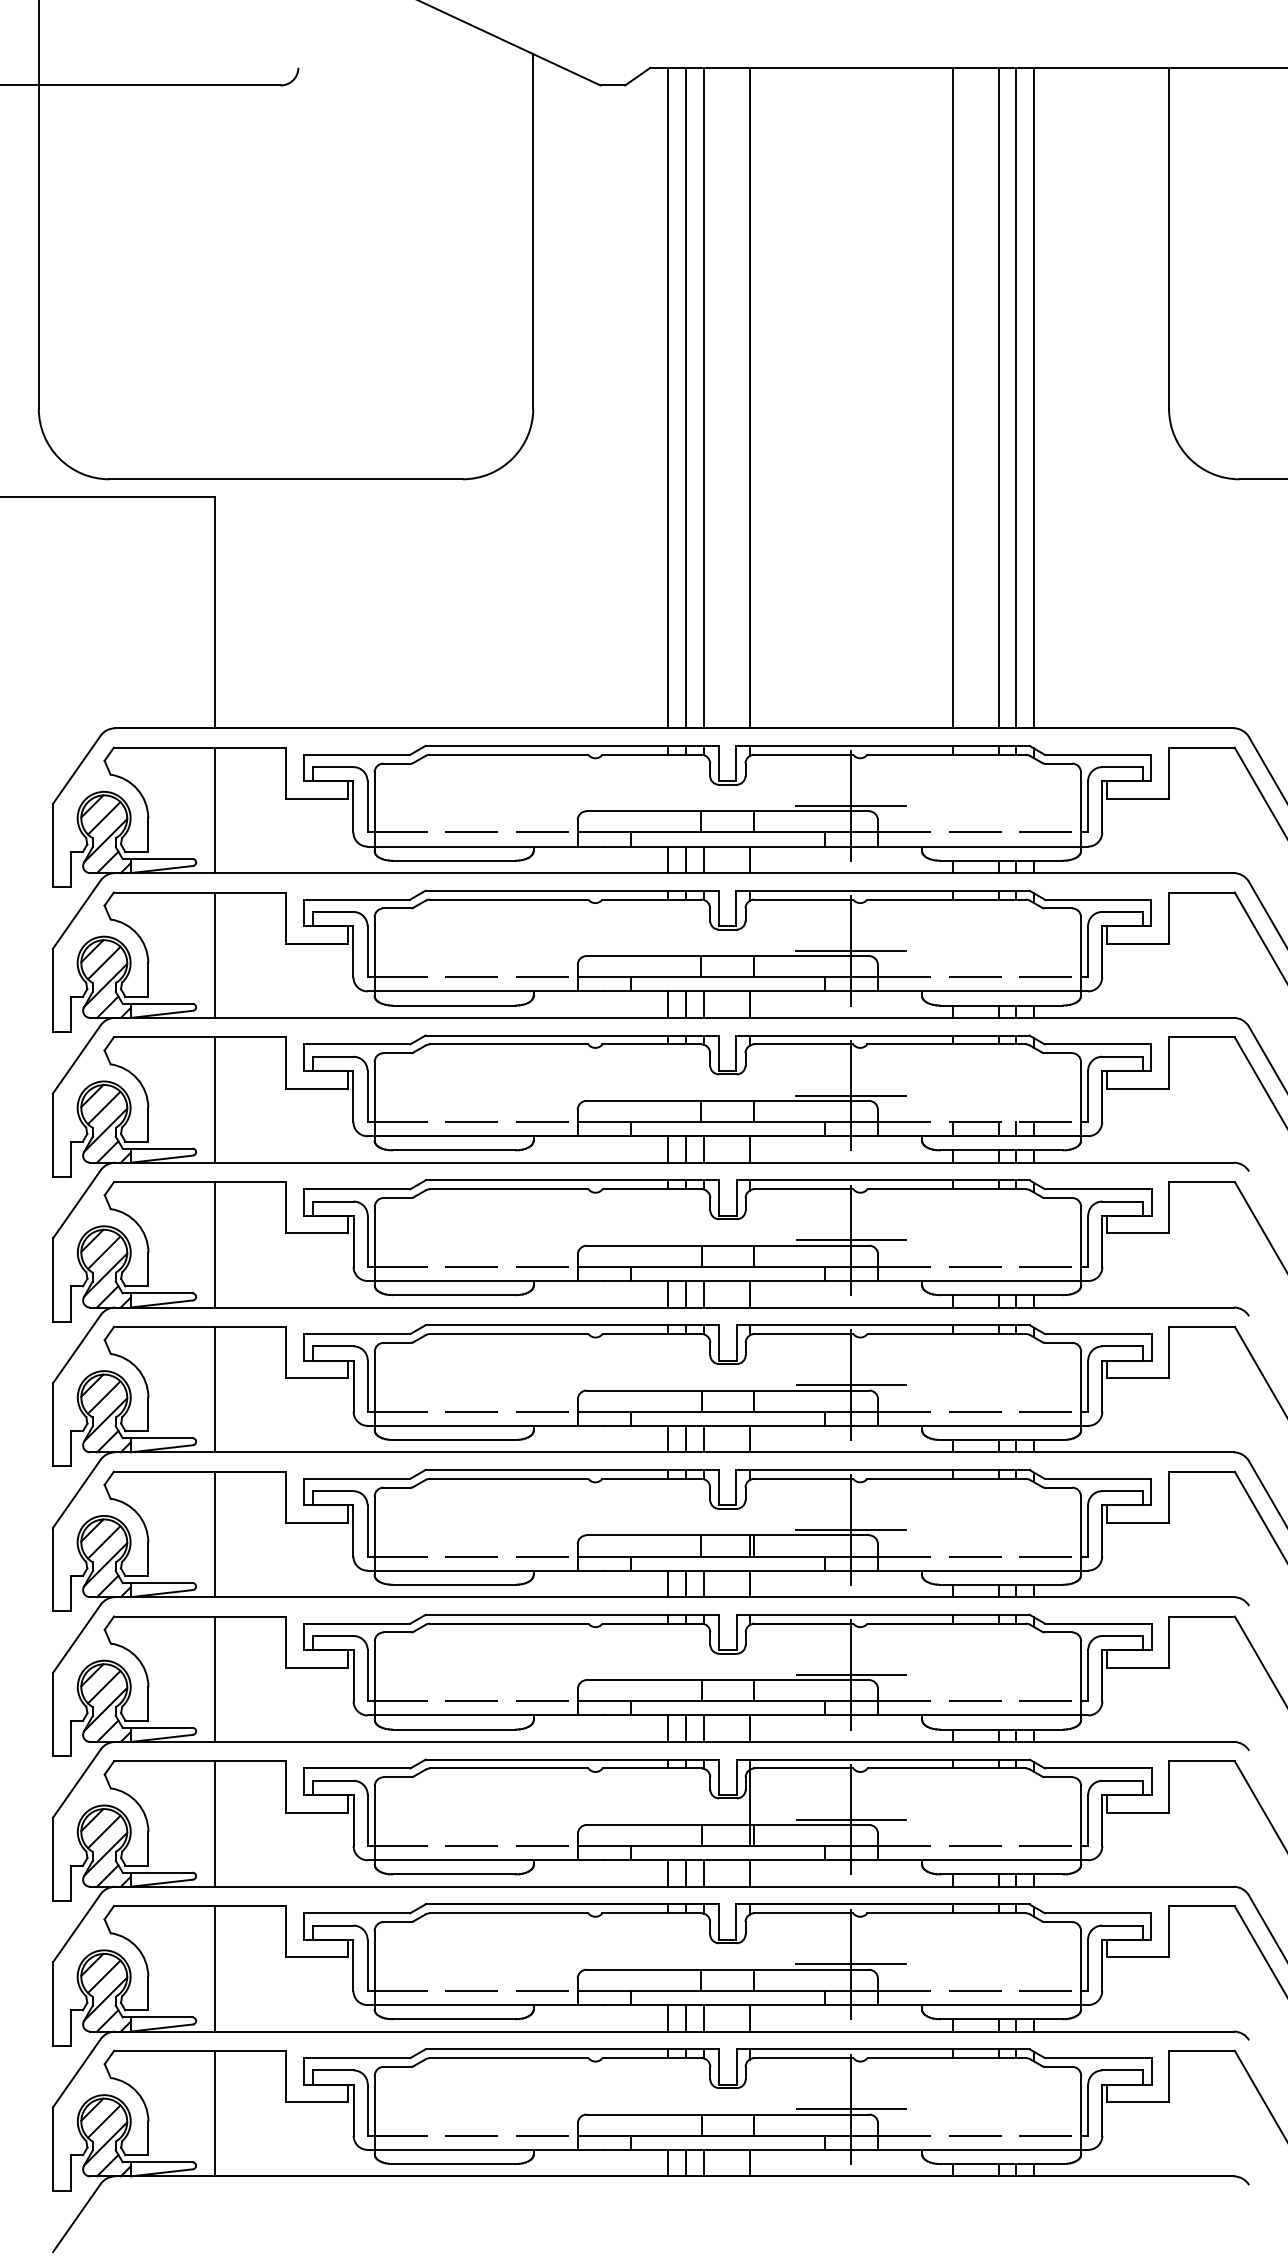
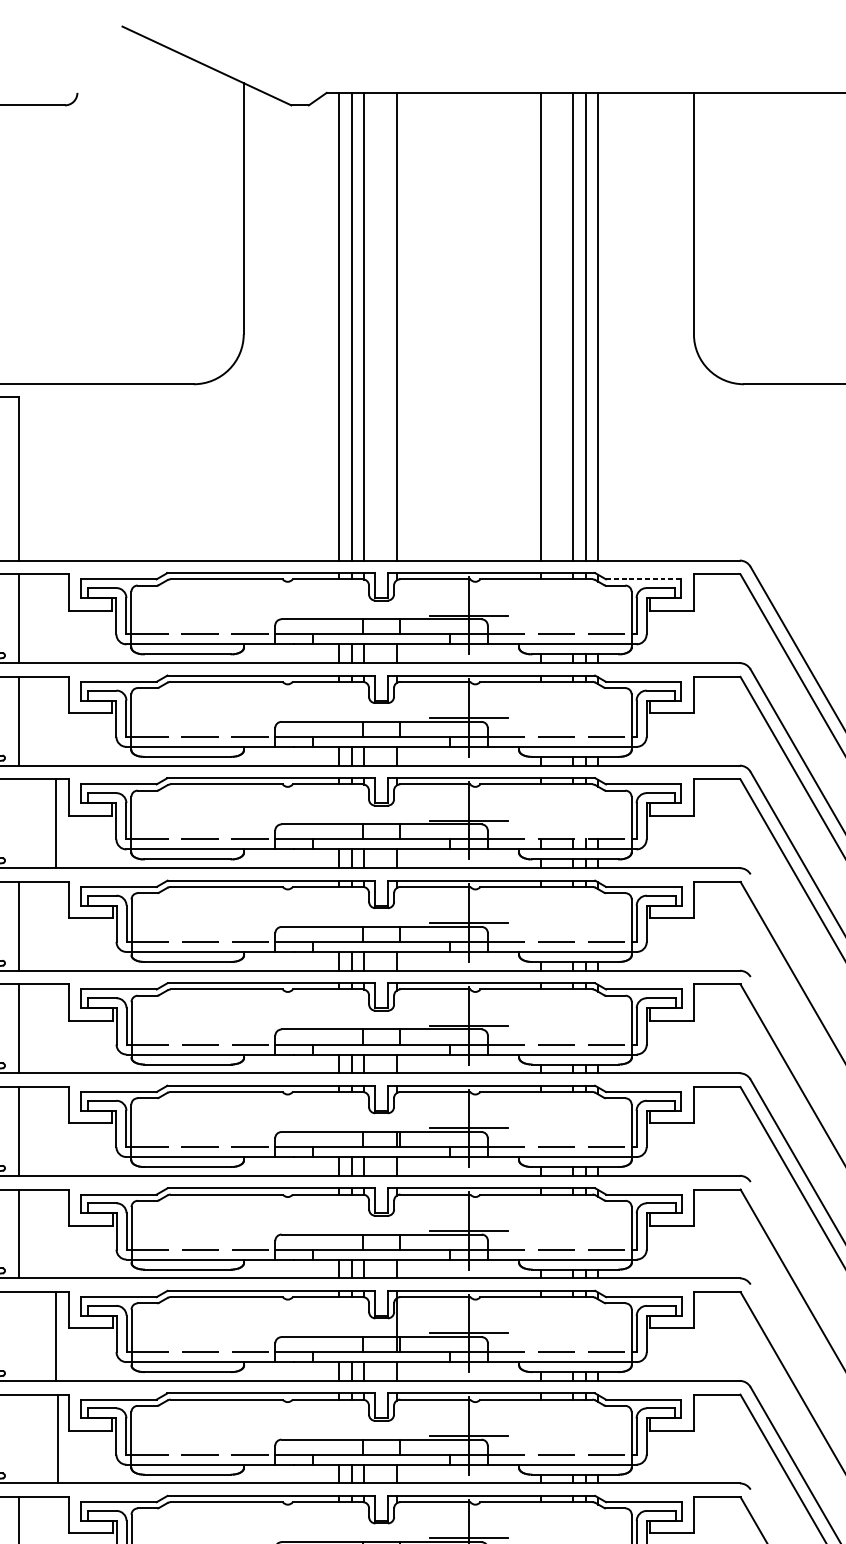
line: (1098, 754) -> (643, 579), solid -> dashed
line: (215, 1099) -> (56, 823), moved
line: (215, 1823) -> (56, 1336), moved
line: (215, 1968) -> (57, 1438), moved

